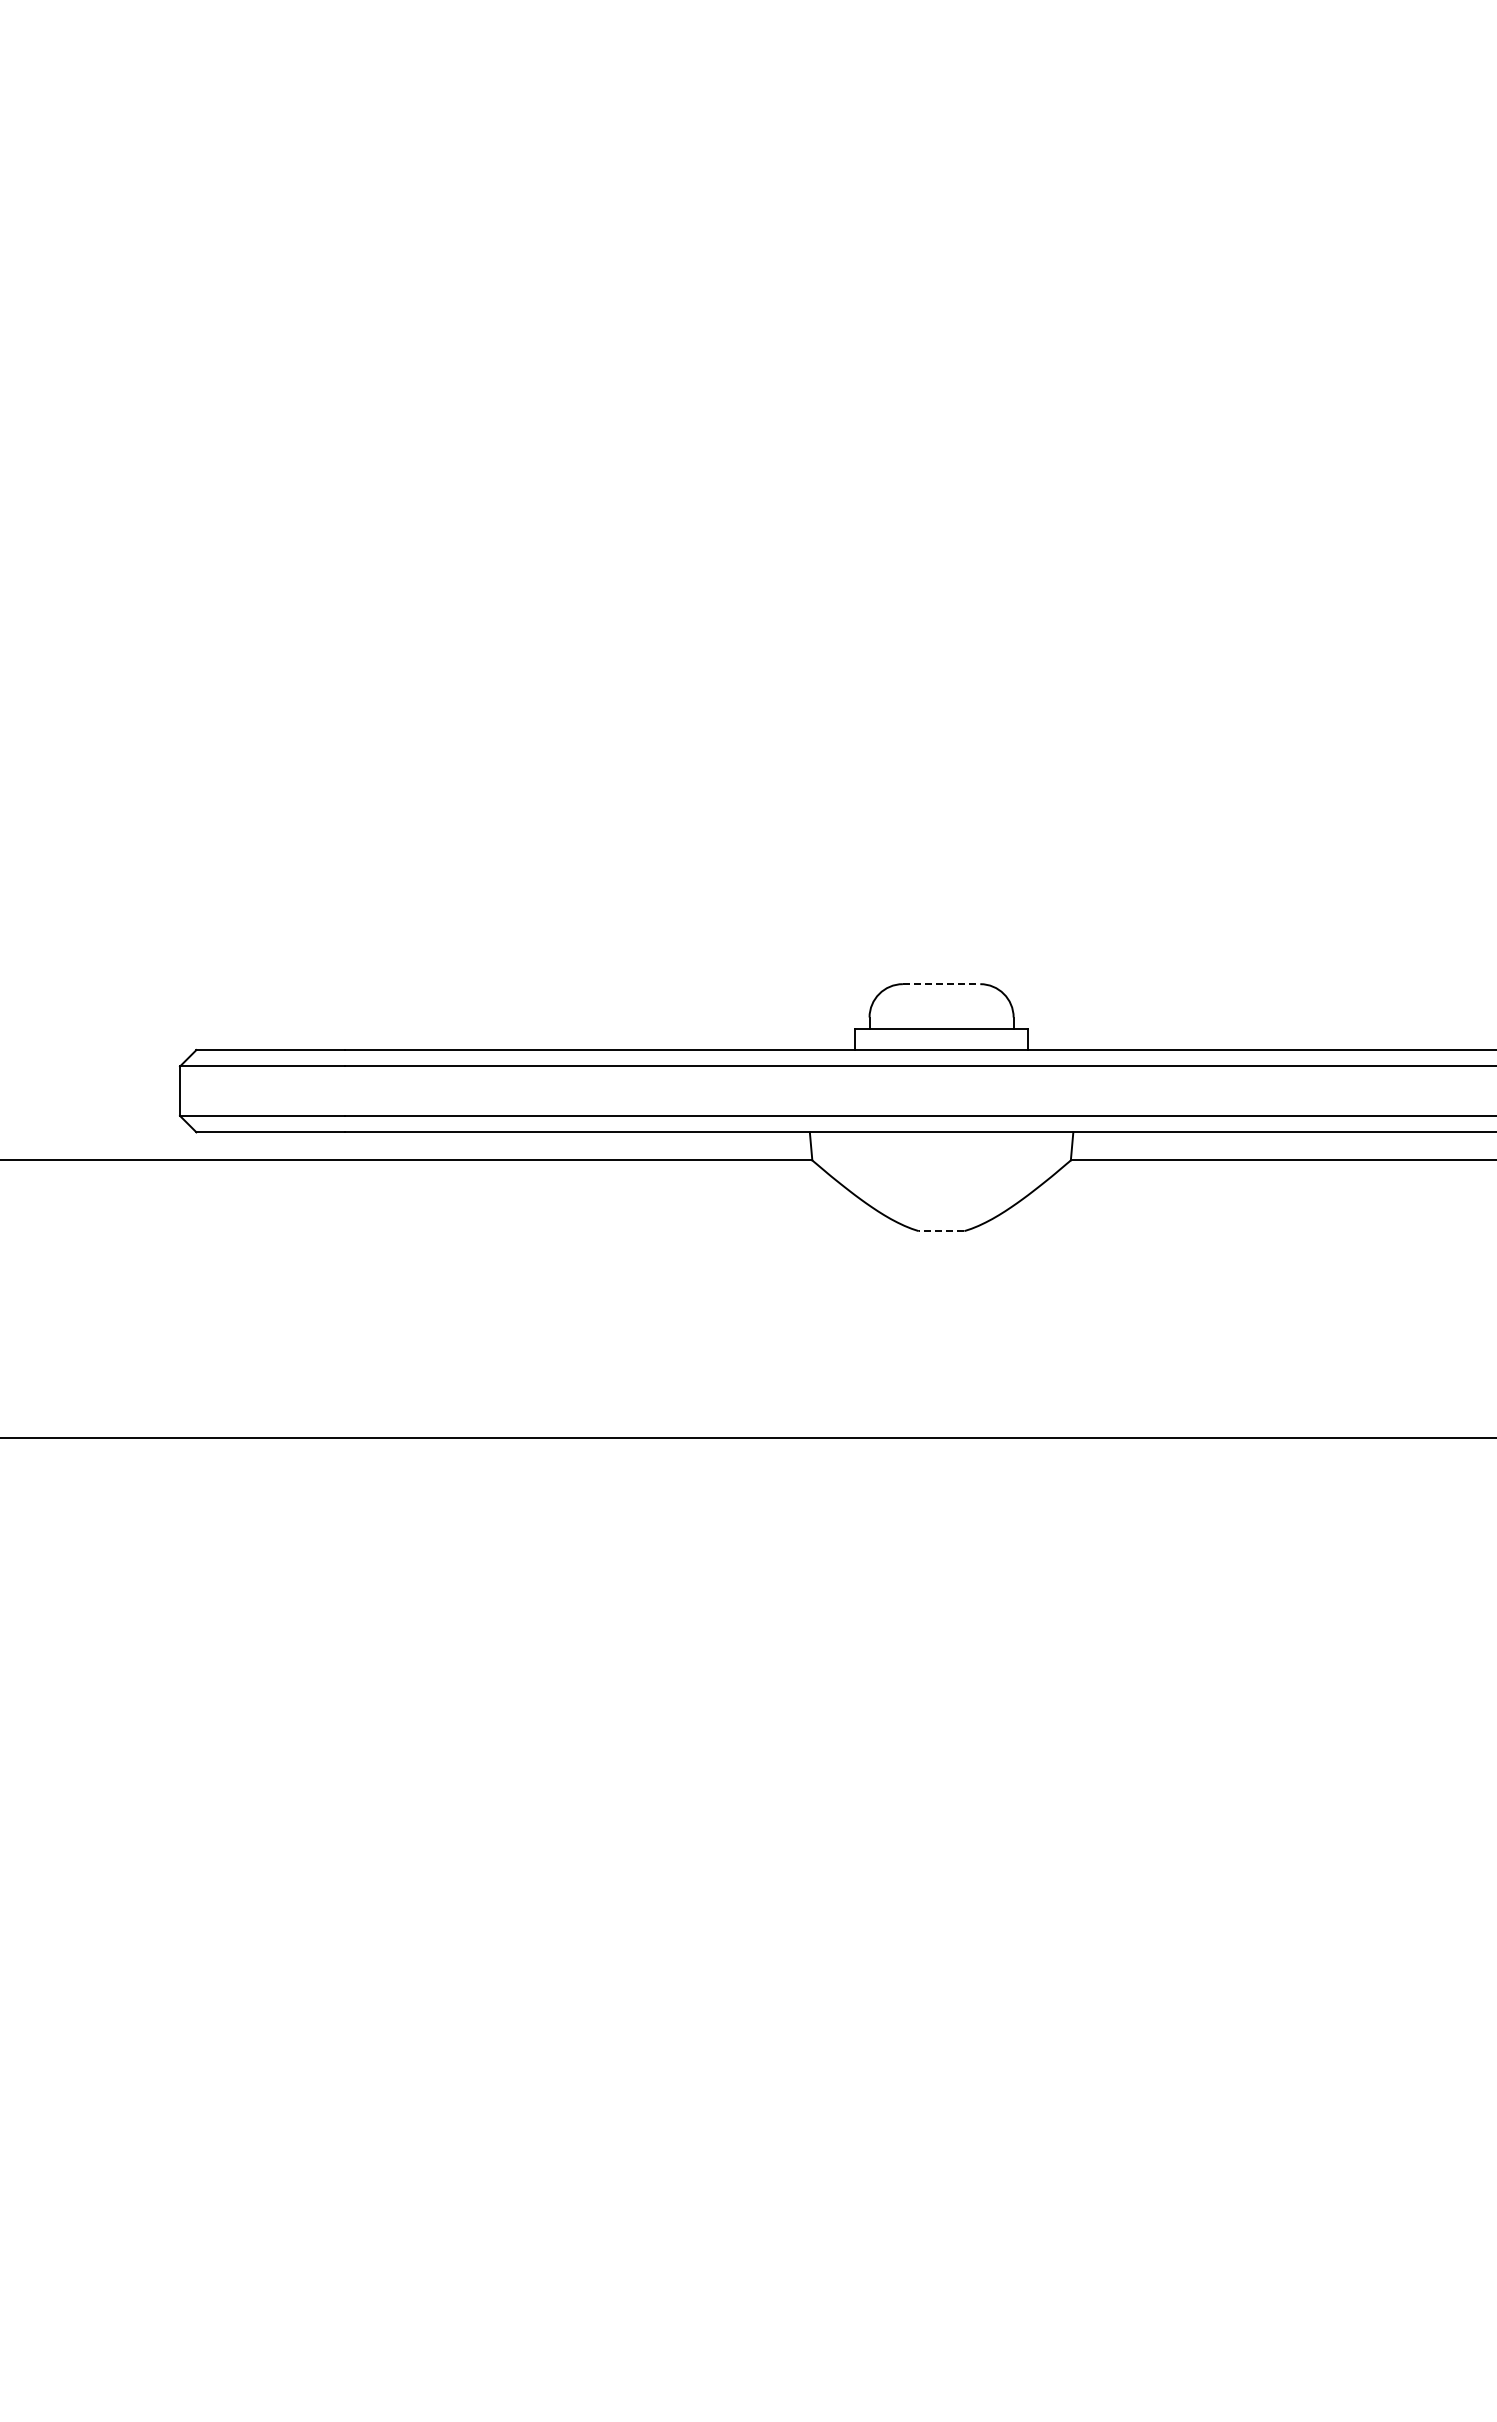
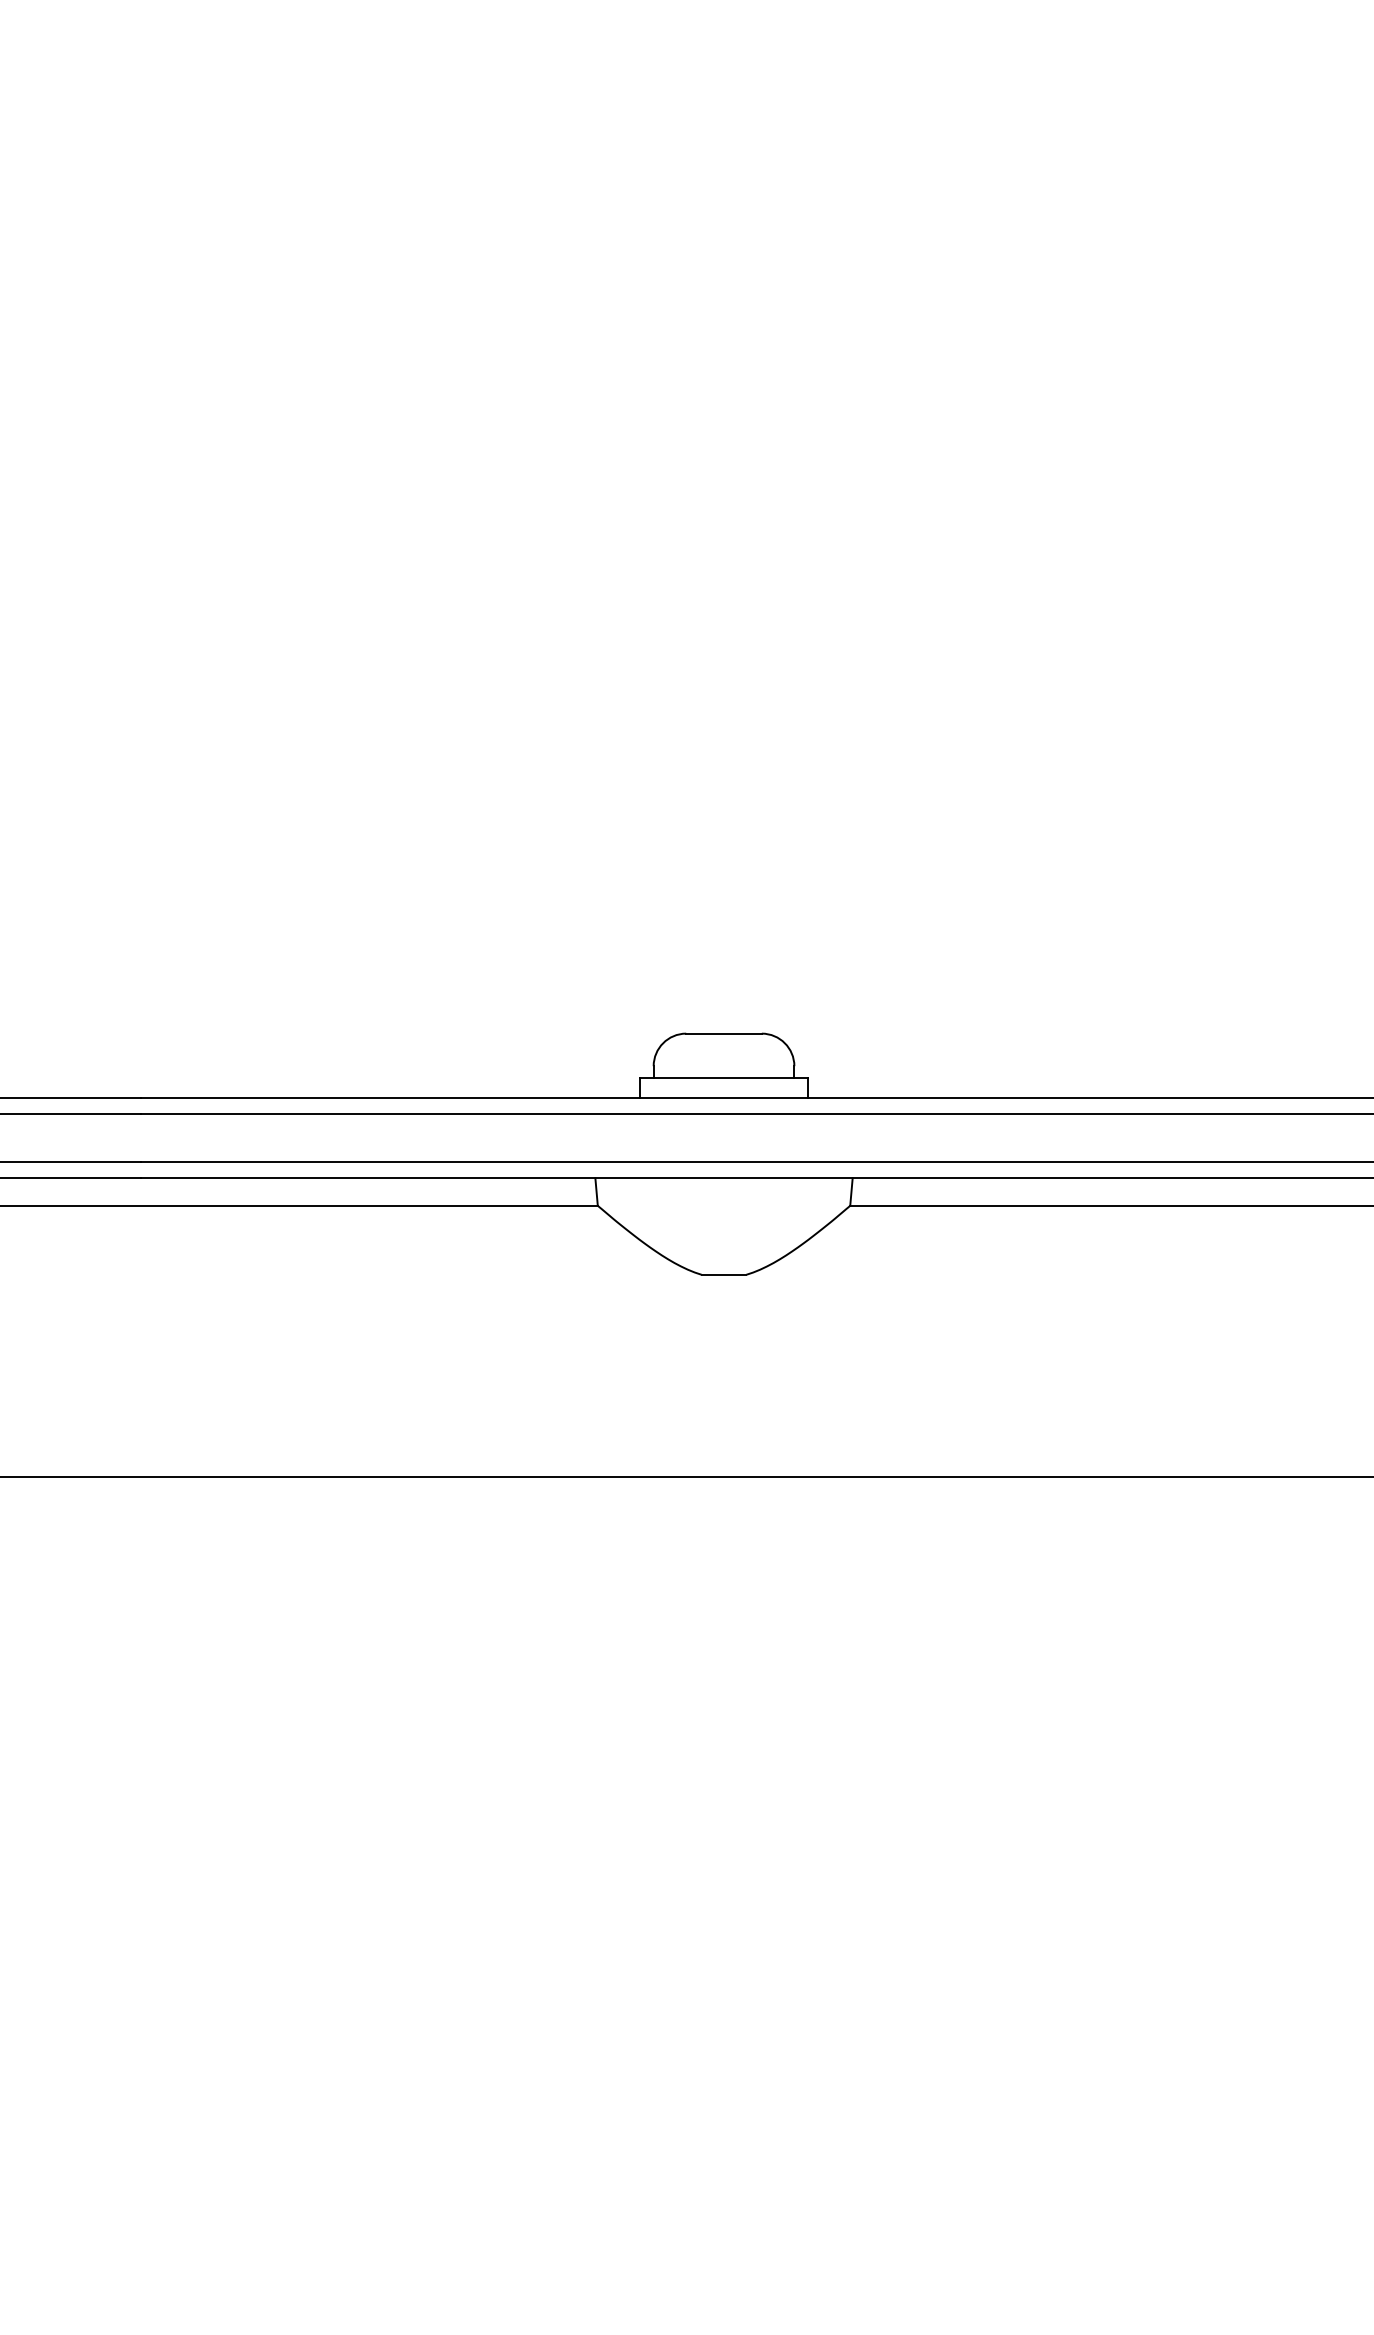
line: (941, 984) -> (723, 1033), dashed -> solid
line: (941, 1231) -> (723, 1275), dashed -> solid

